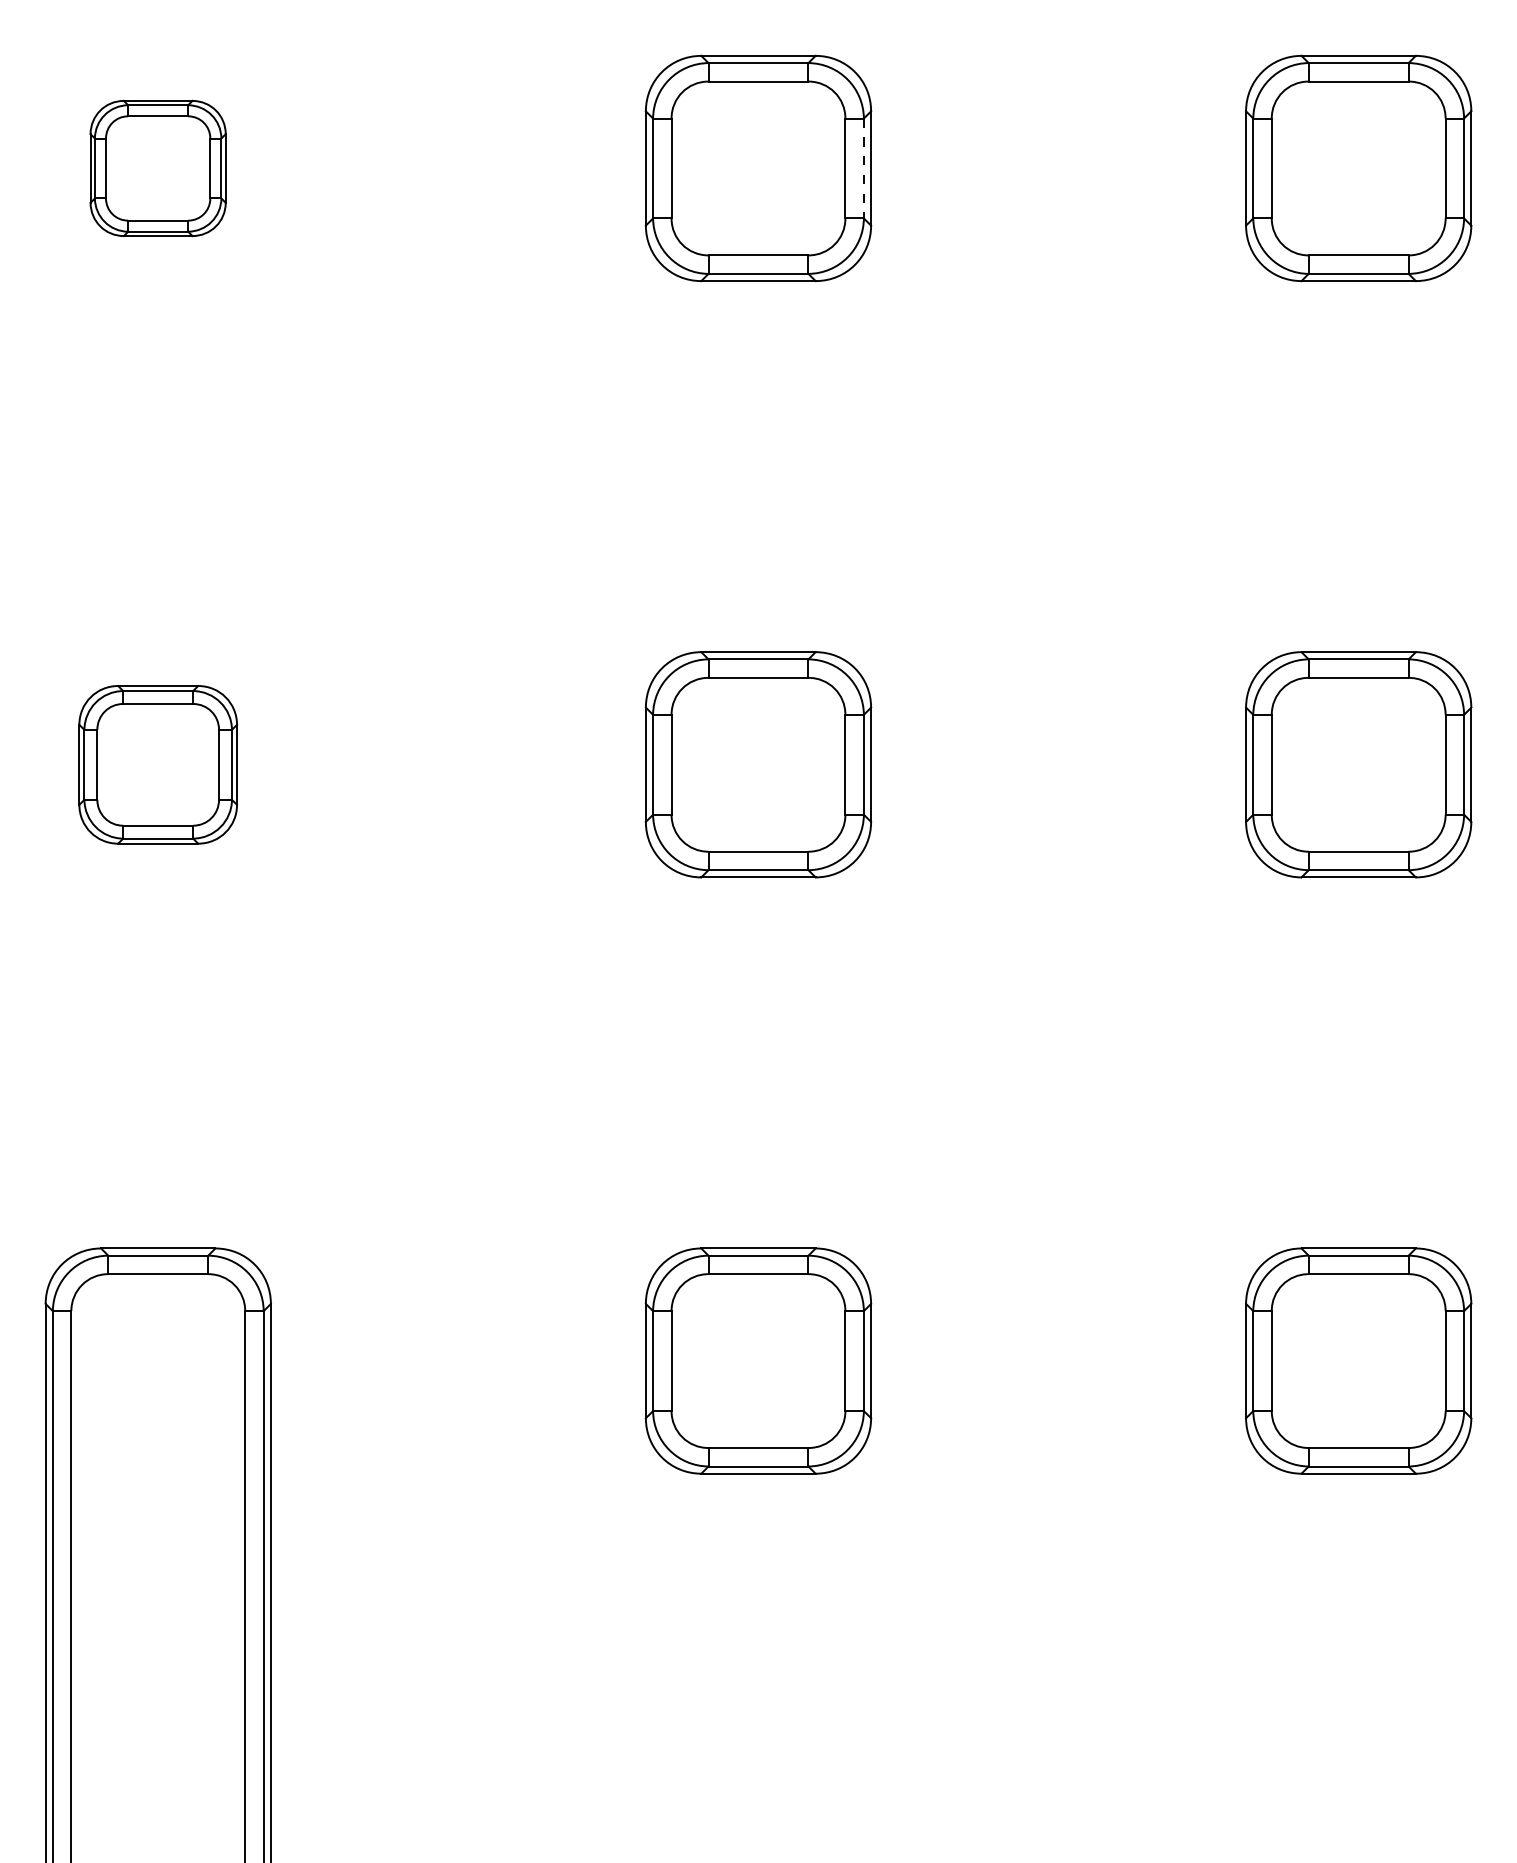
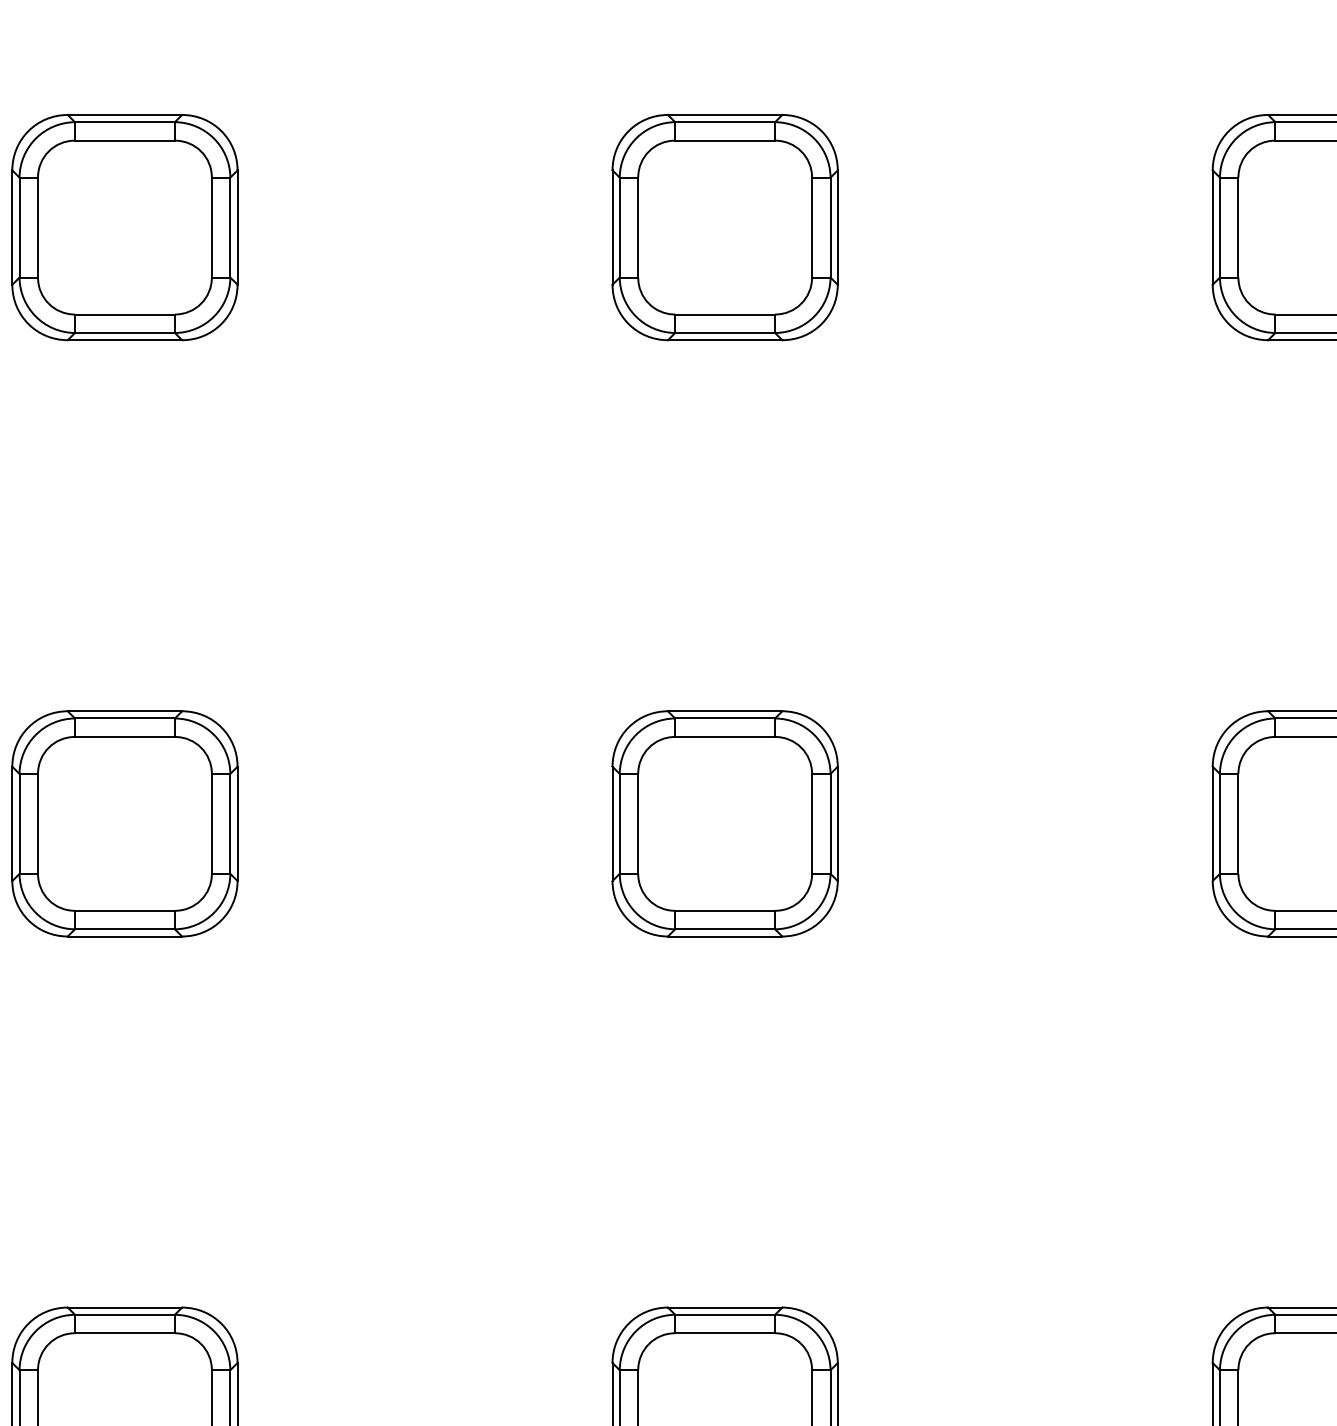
part: (157, 168) -> (124, 227), size x1.67
line: (863, 168) -> (830, 227), dashed -> solid
part: (157, 764) -> (124, 823), size x1.43

